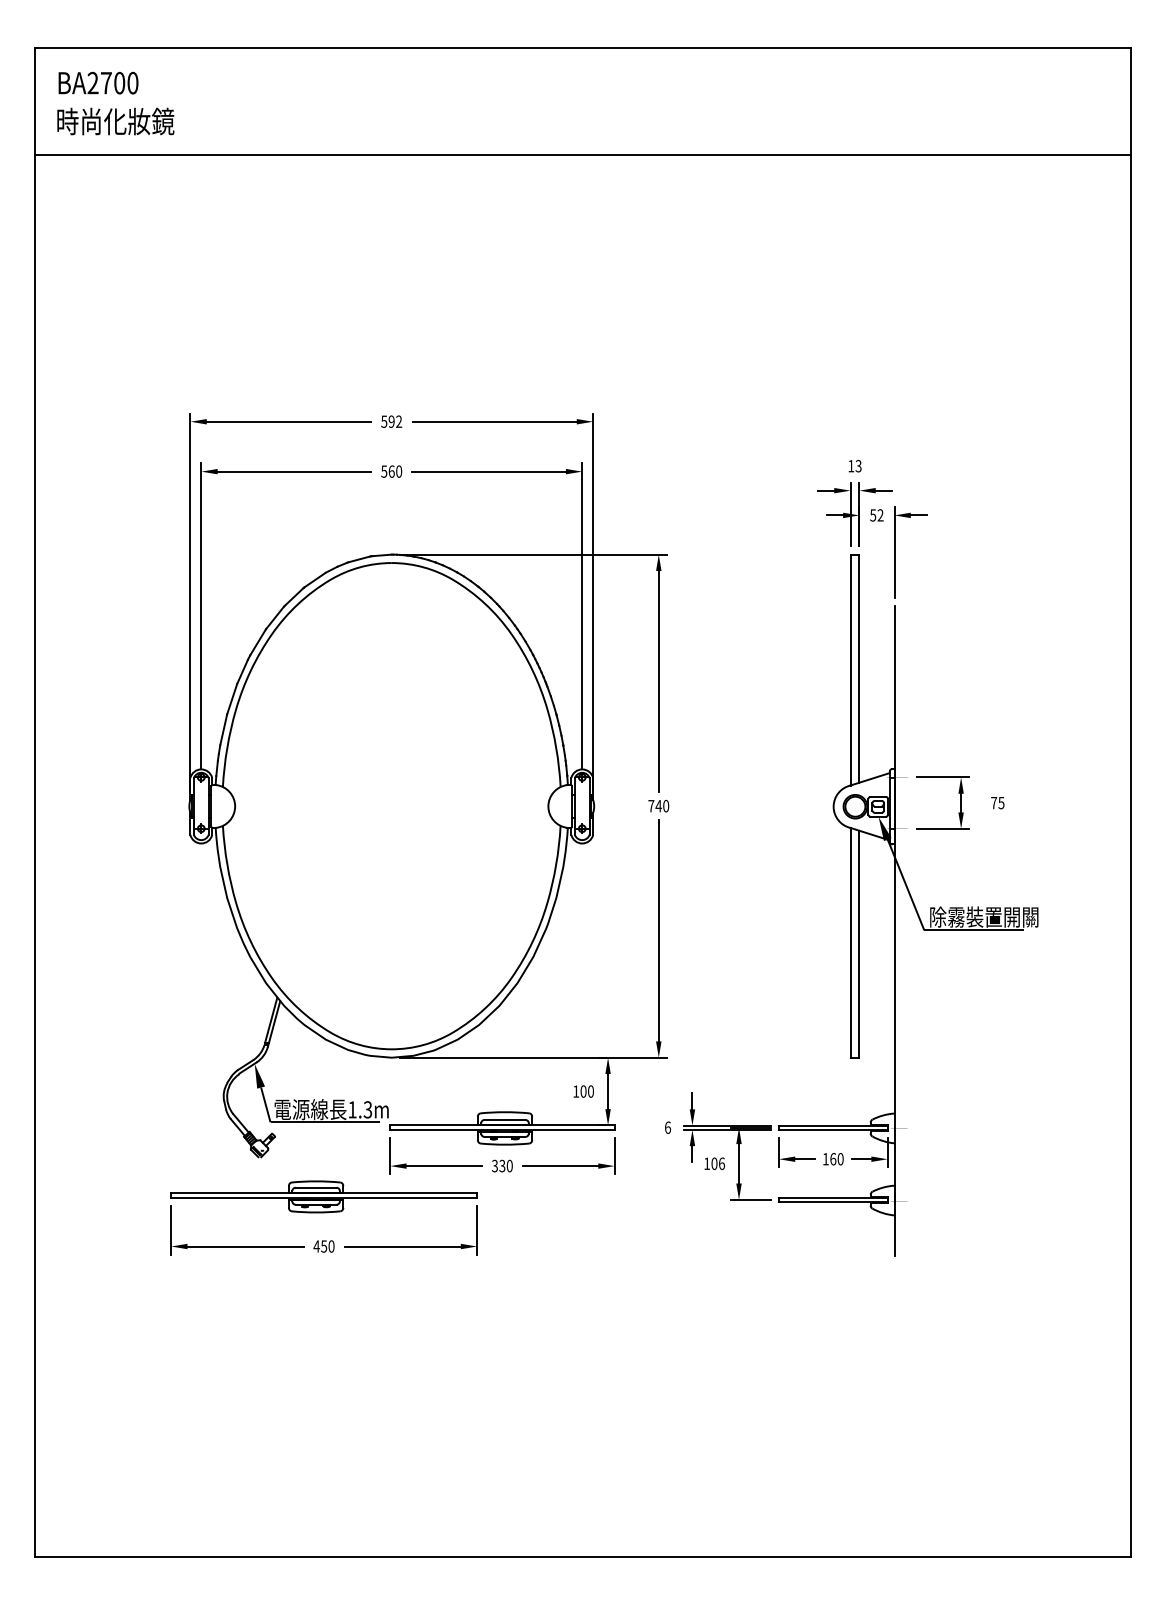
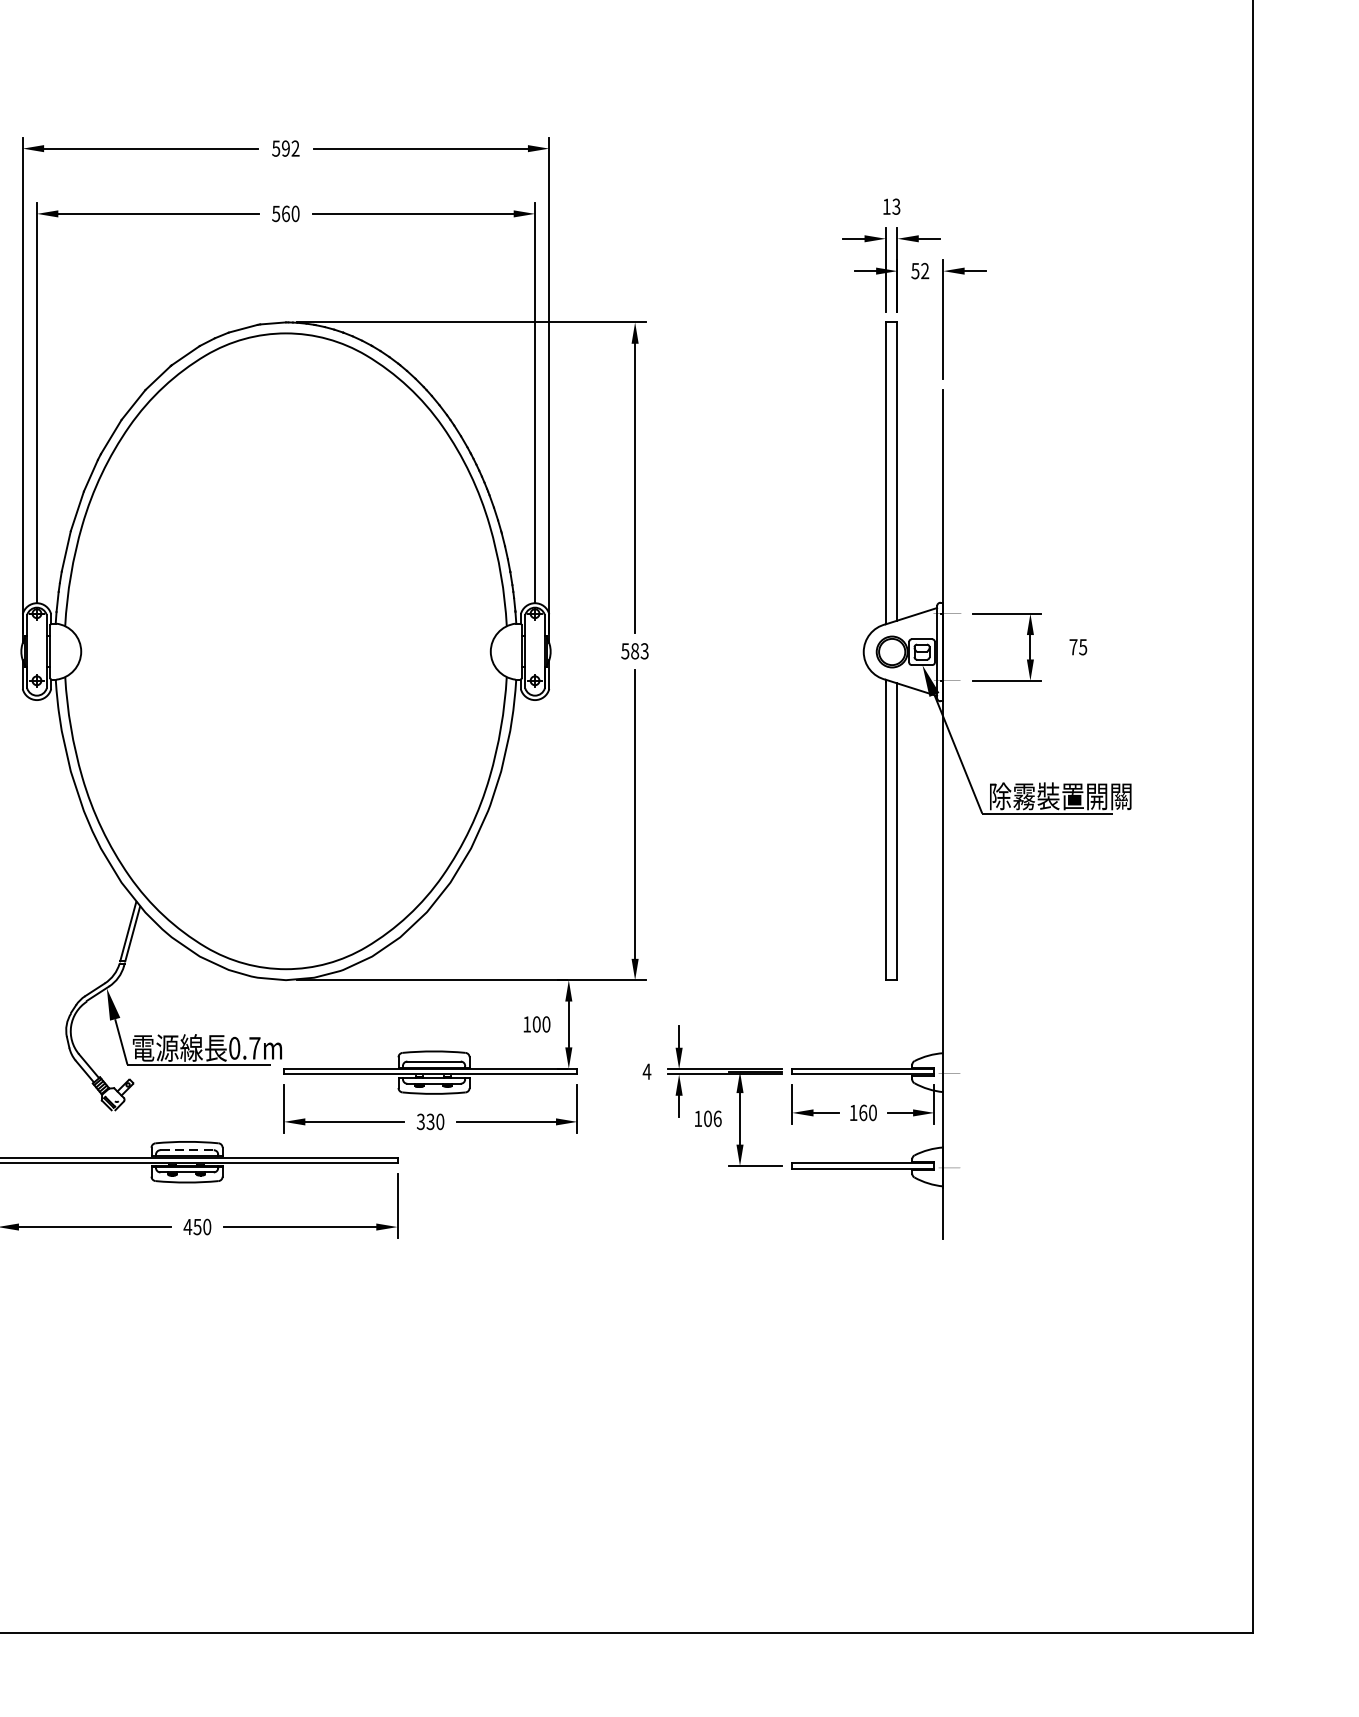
text: (658, 806) -> (634, 651), 740 -> 583
text: (360, 1109) -> (245, 1047), 1.3m -> 0.7m
text: (667, 1127) -> (646, 1071), 6 -> 4
line: (316, 1187) -> (187, 1149), solid -> dashed

